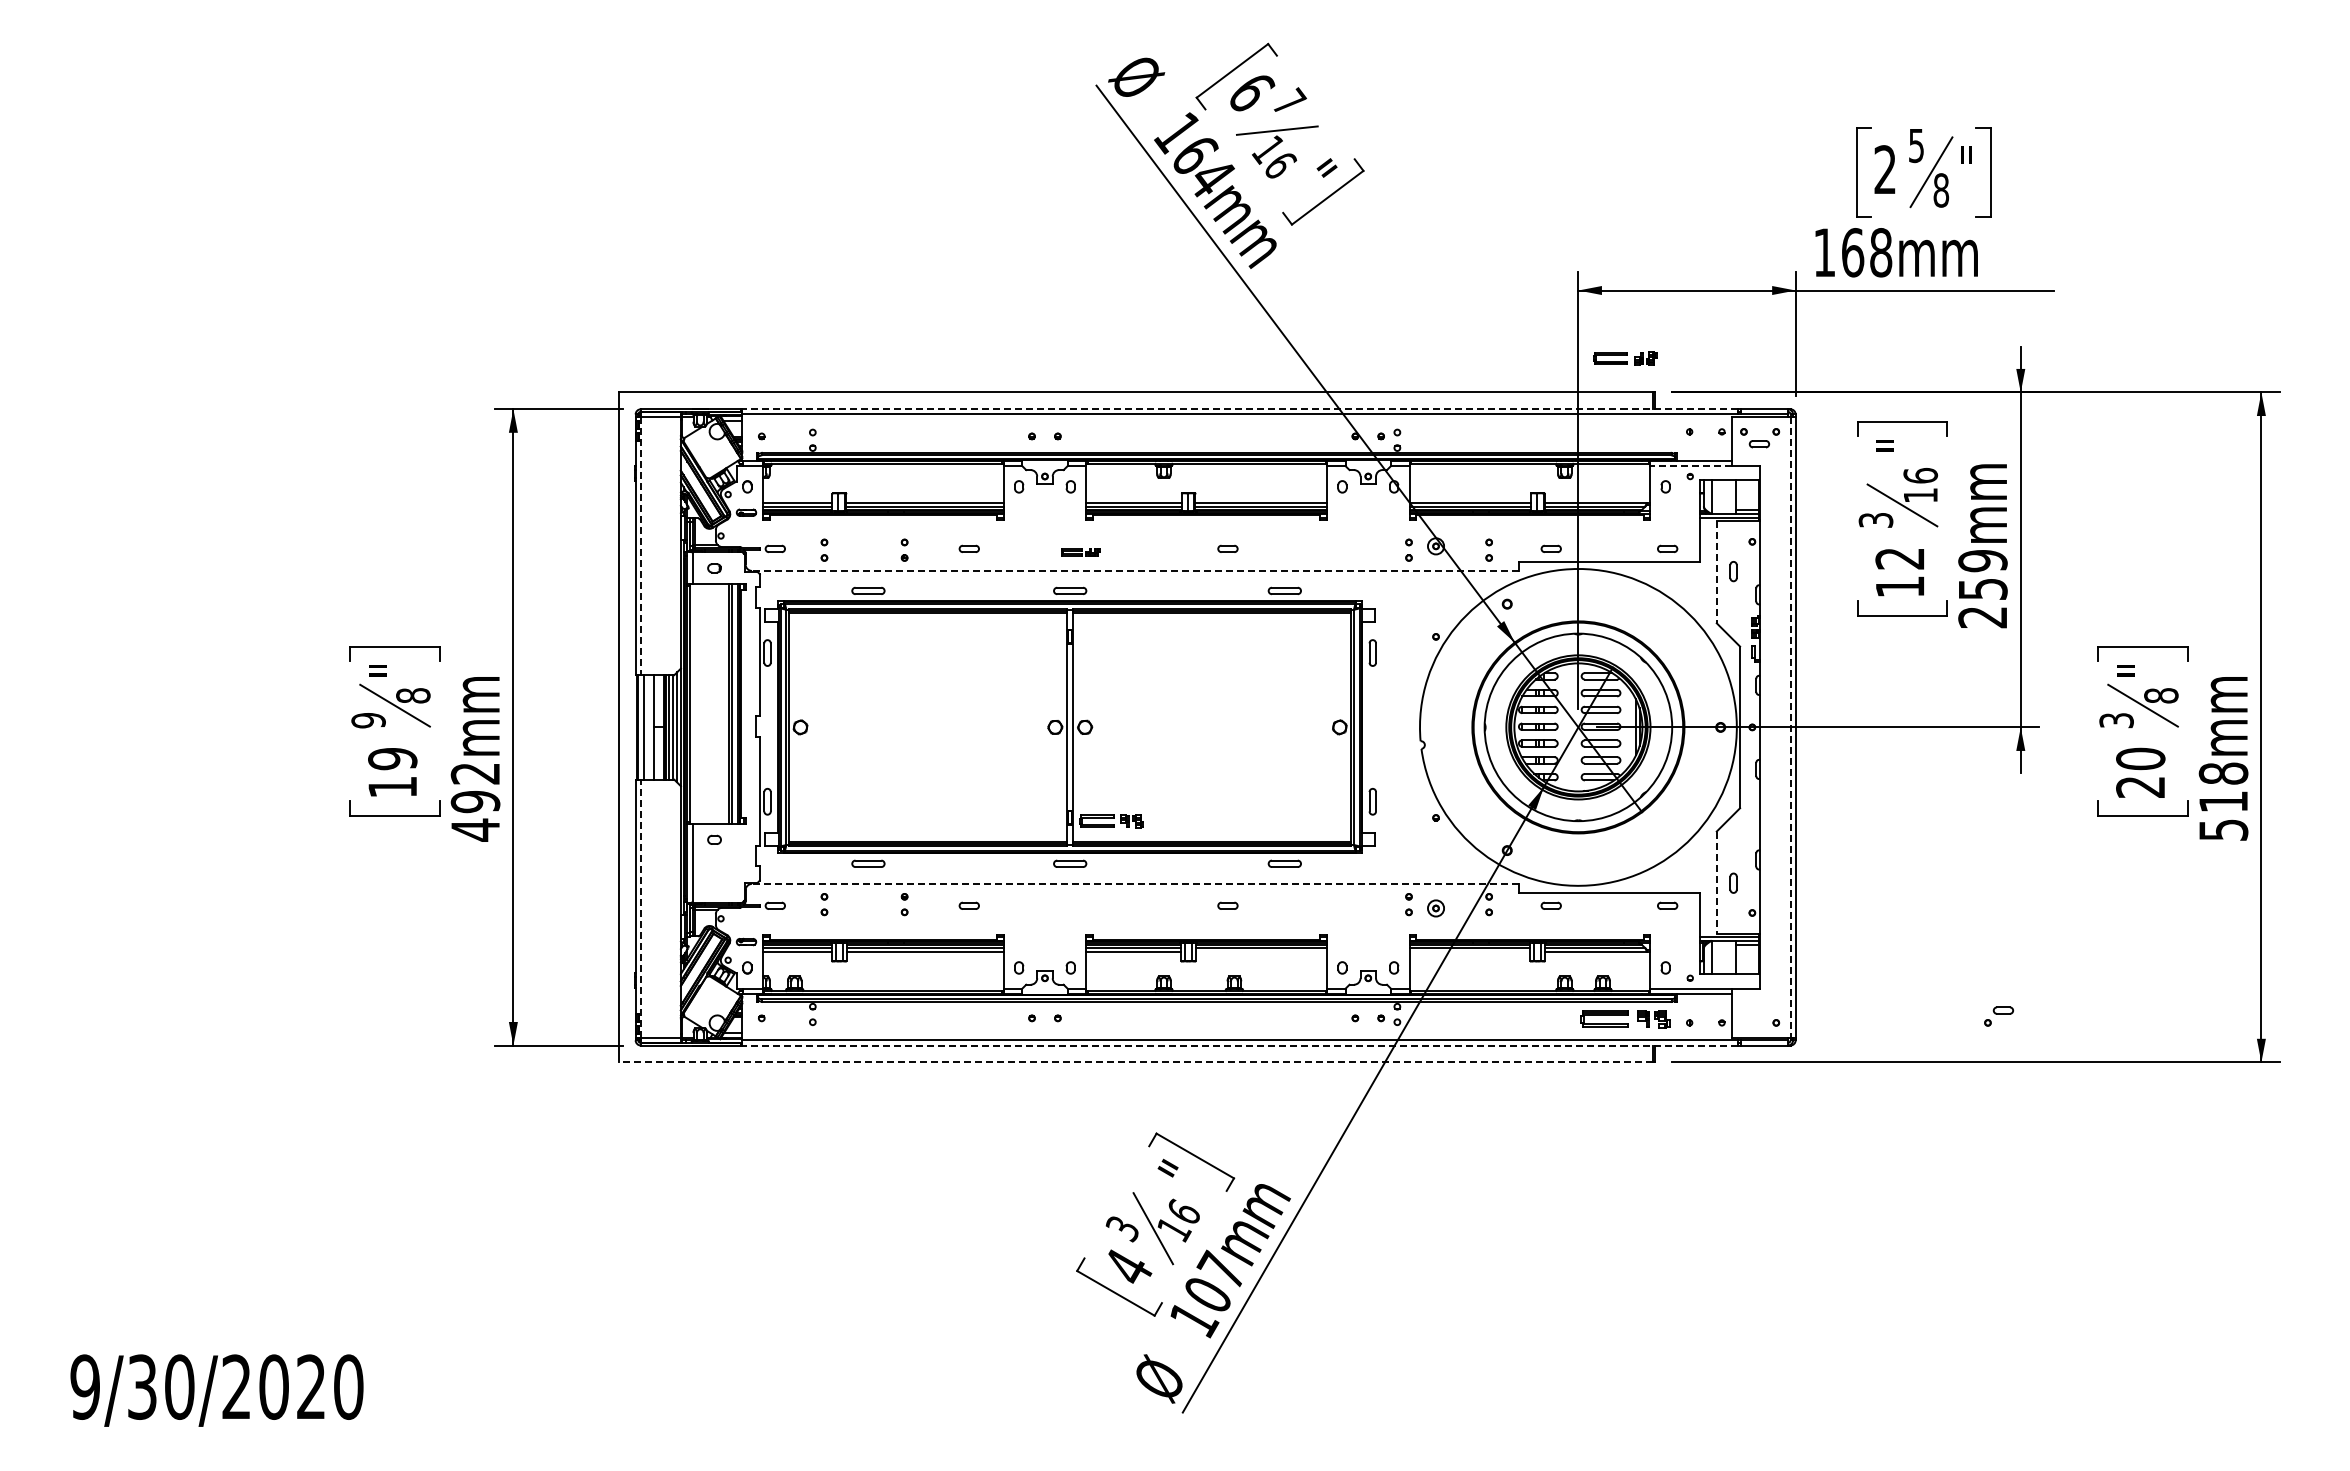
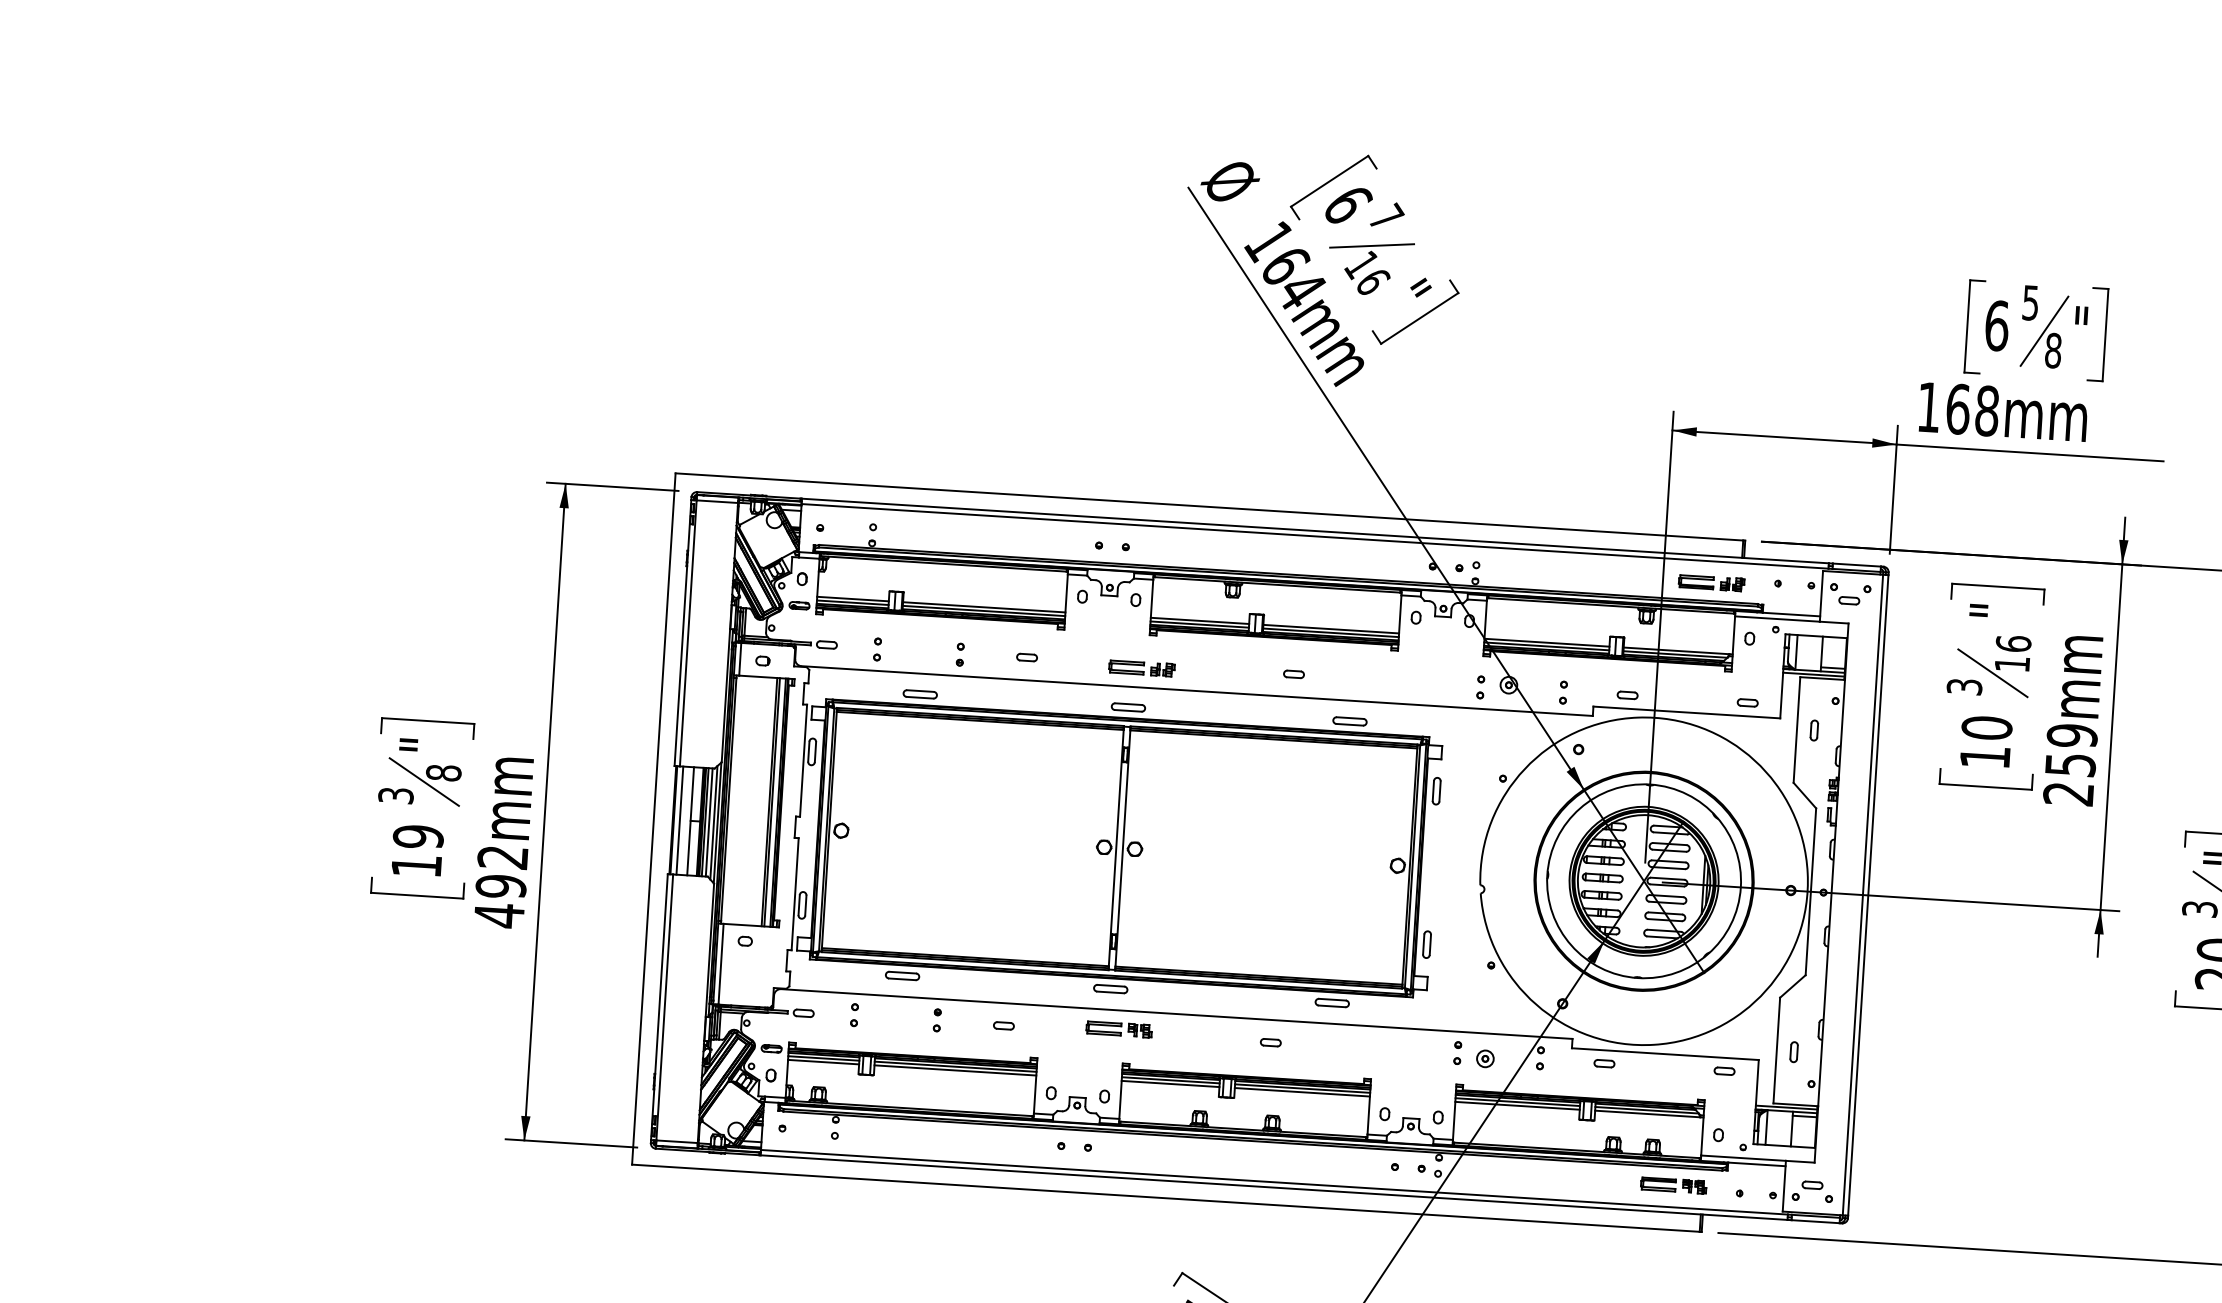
text: (1885, 169) -> (1997, 325), 2 -> 6
part: (1625, 358) -> (1711, 583), moved
line: (1239, 409) -> (1314, 531), dashed -> solid
line: (1690, 466) -> (1776, 619), dashed -> solid
line: (640, 546) -> (687, 633), dashed -> solid
part: (1080, 552) -> (1141, 668), size x1.67
text: (1899, 558) -> (1986, 727), 12 -> 10
line: (1134, 570) -> (1196, 690), dashed -> solid
line: (1716, 572) -> (1796, 730), dashed -> solid
text: (368, 720) -> (395, 795), 9 -> 3
line: (1790, 727) -> (1862, 895), dashed -> solid
part: (1111, 821) -> (1118, 1029), moved
line: (1134, 883) -> (1175, 1013), dashed -> solid
line: (1716, 883) -> (1776, 1051), dashed -> solid
line: (640, 908) -> (664, 1007), dashed -> solid
line: (1260, 951) -> (1301, 1091), added
line: (1469, 951) -> (1517, 1105), added
part: (1999, 1016) -> (1808, 1191), moved
part: (1625, 1018) -> (1673, 1184), size x0.71
line: (1239, 1045) -> (1273, 1187), dashed -> solid
line: (1135, 1062) -> (1165, 1198), dashed -> solid

